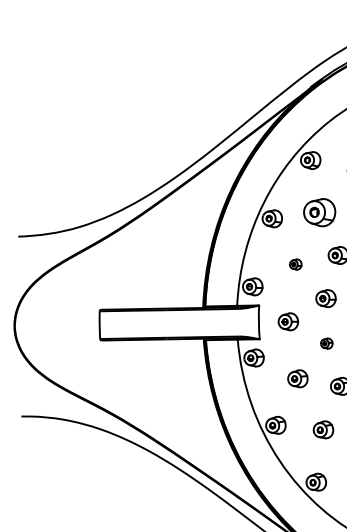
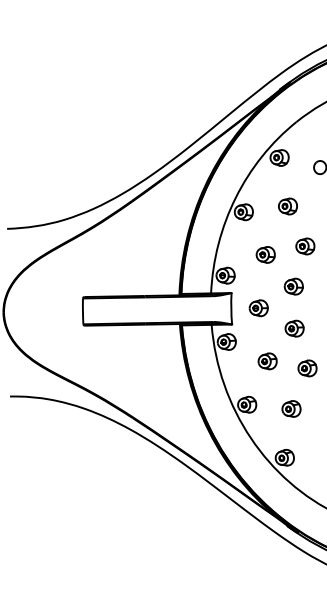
part: (319, 212) -> (287, 206), size x0.62
part: (295, 264) -> (265, 254), size x1.67
part: (326, 343) -> (294, 328), size x1.67

